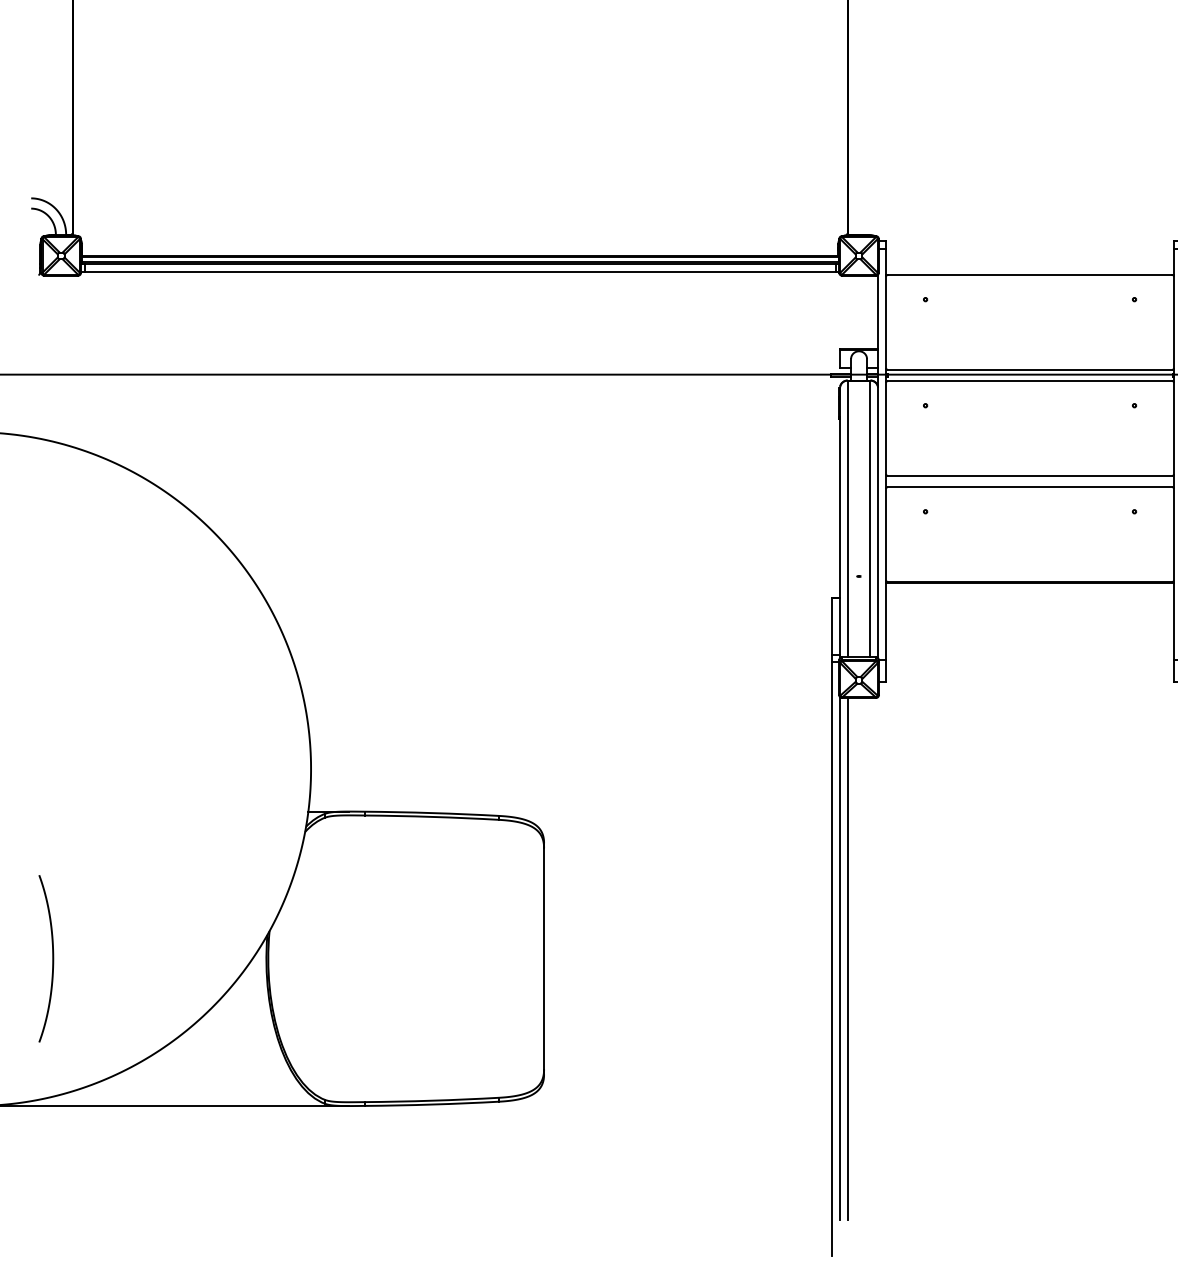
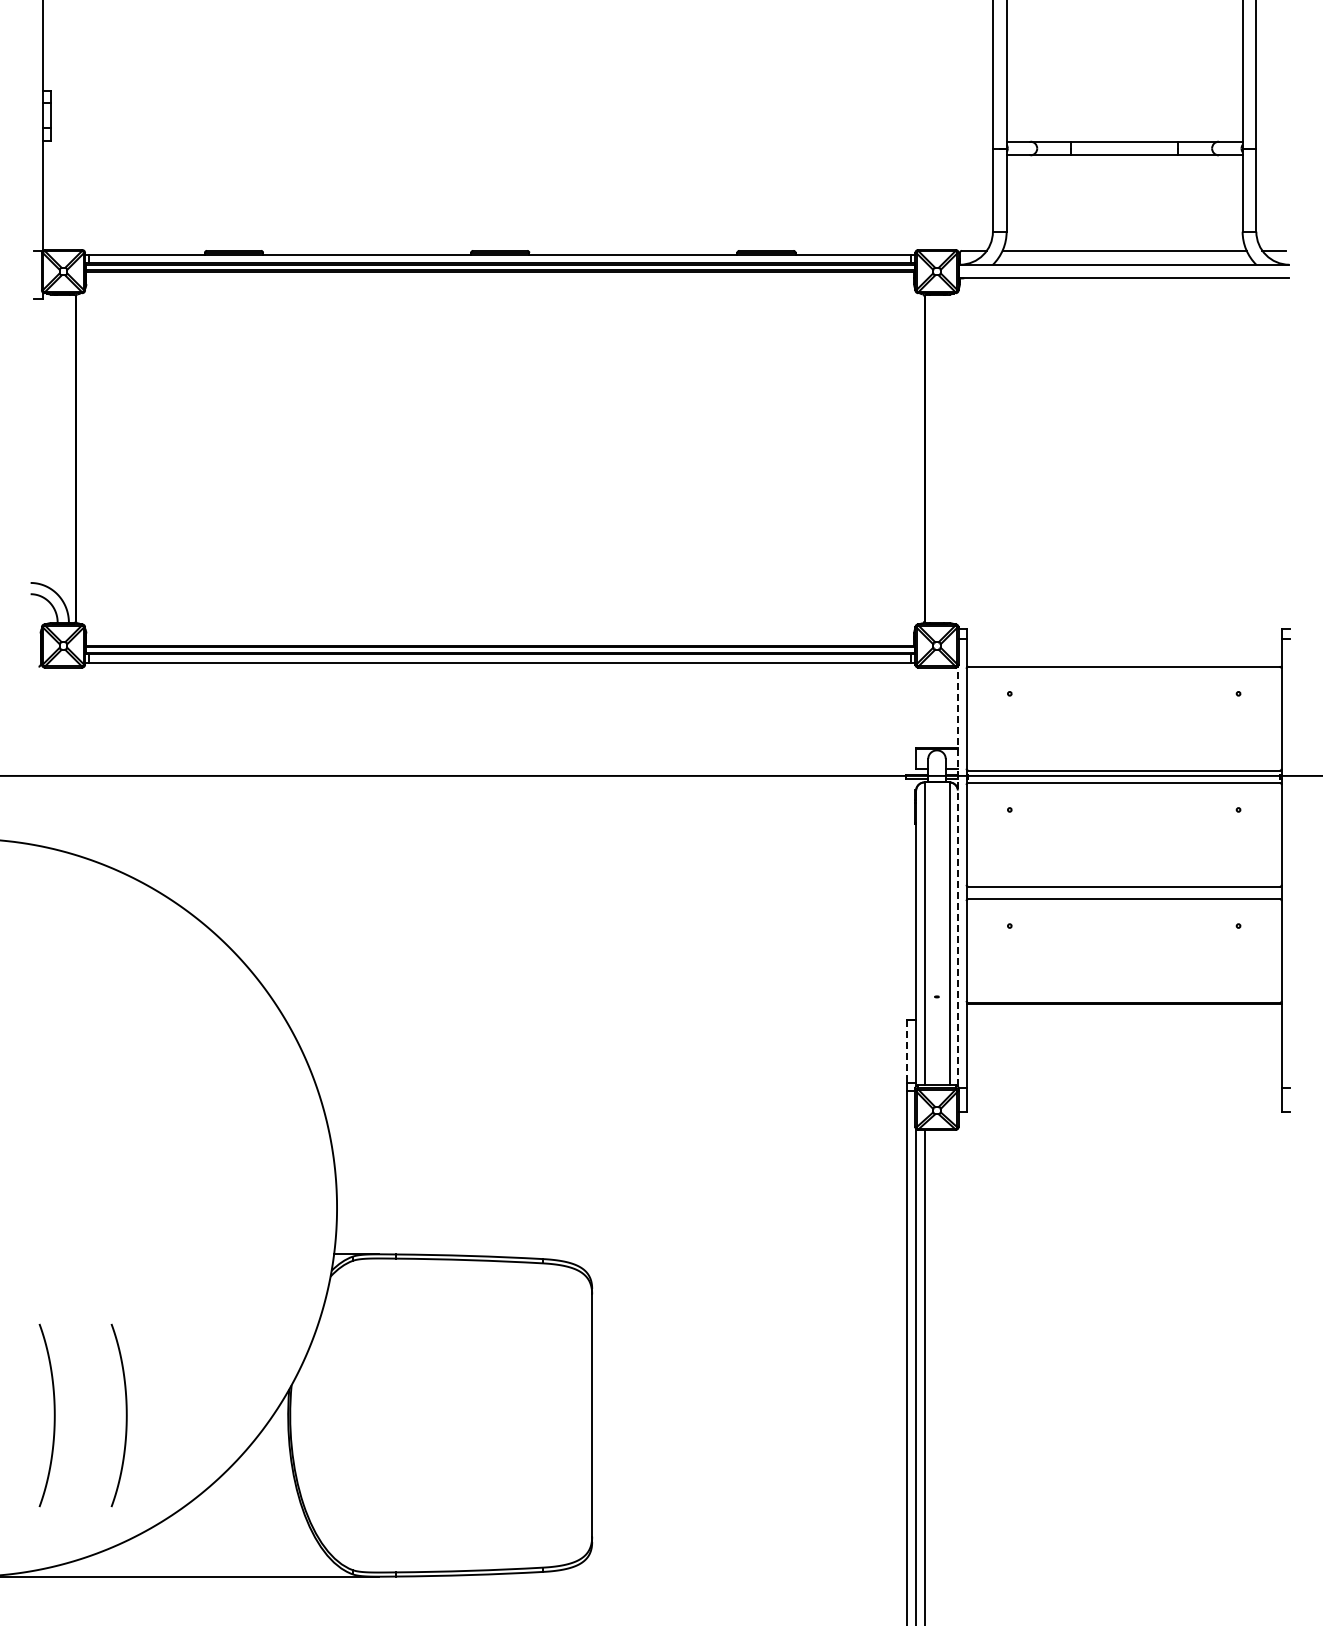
line: (877, 466) -> (957, 876), solid -> dashed
line: (832, 627) -> (907, 1052), solid -> dashed
curve: (117, 958) -> (125, 1415), added

